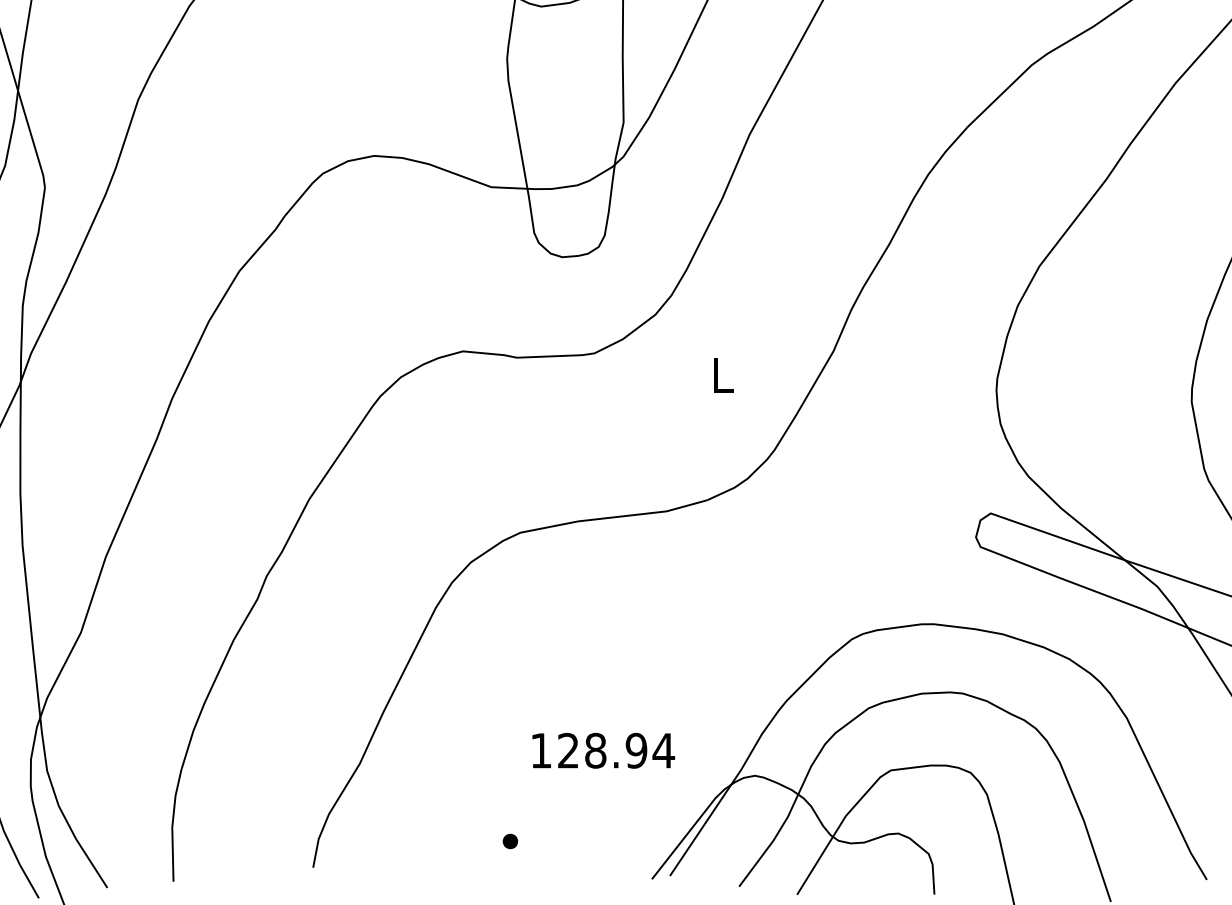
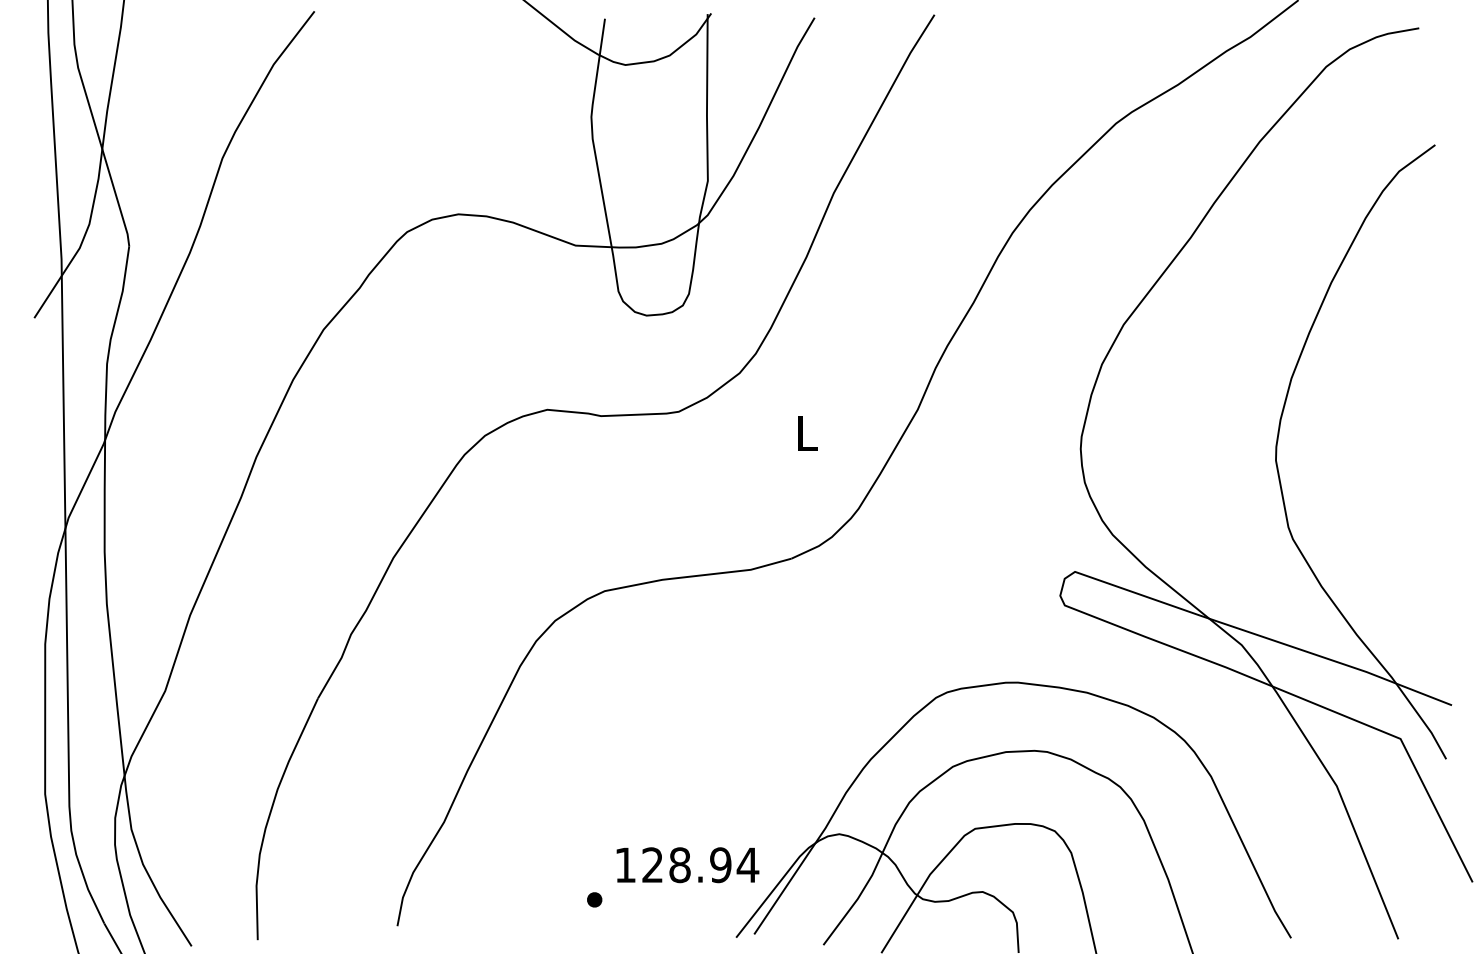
text: (603, 751) -> (687, 865), moved

